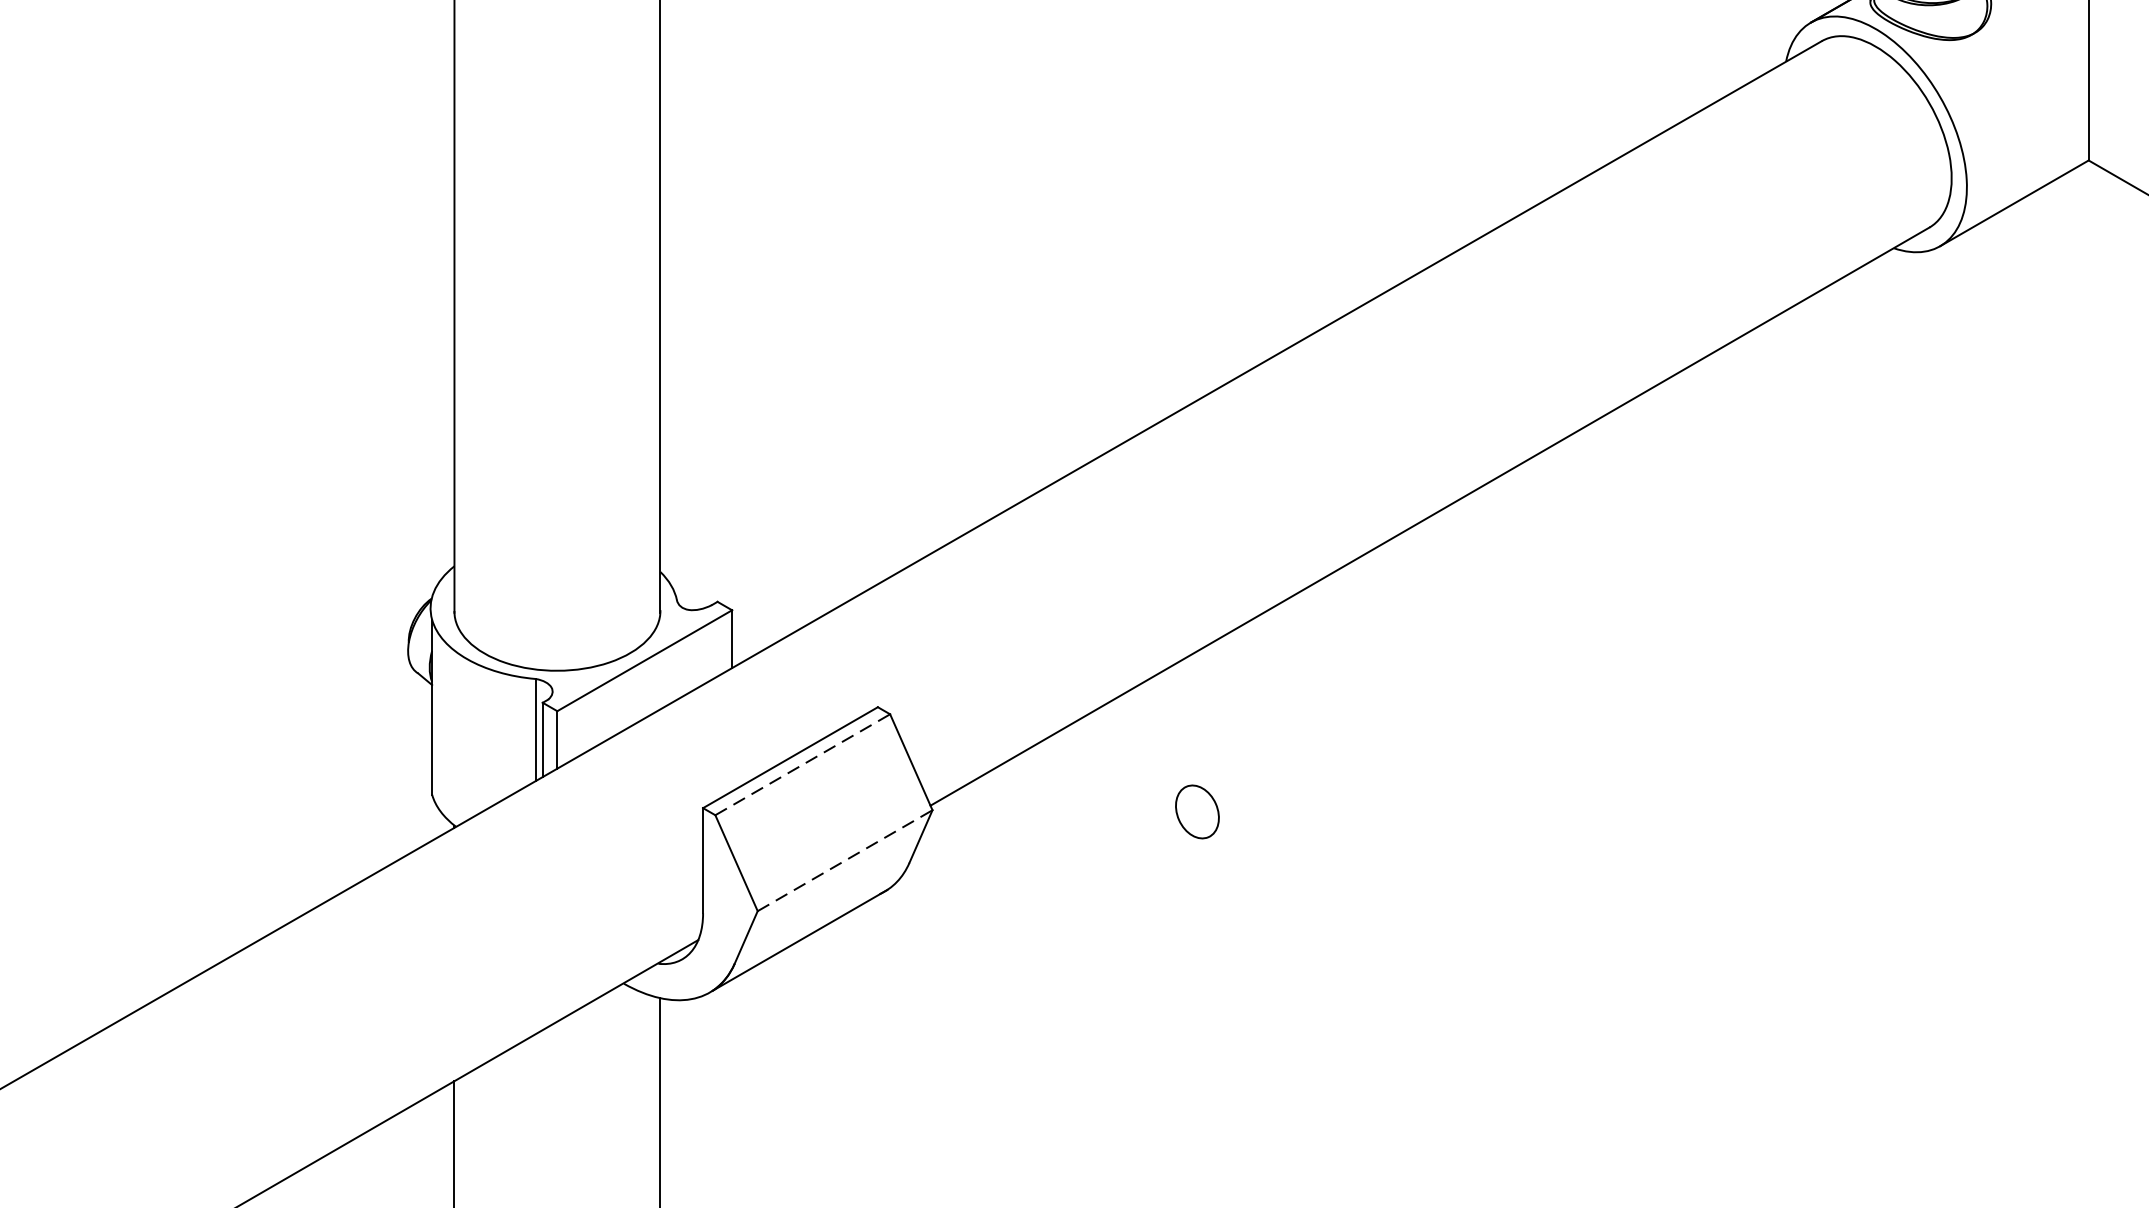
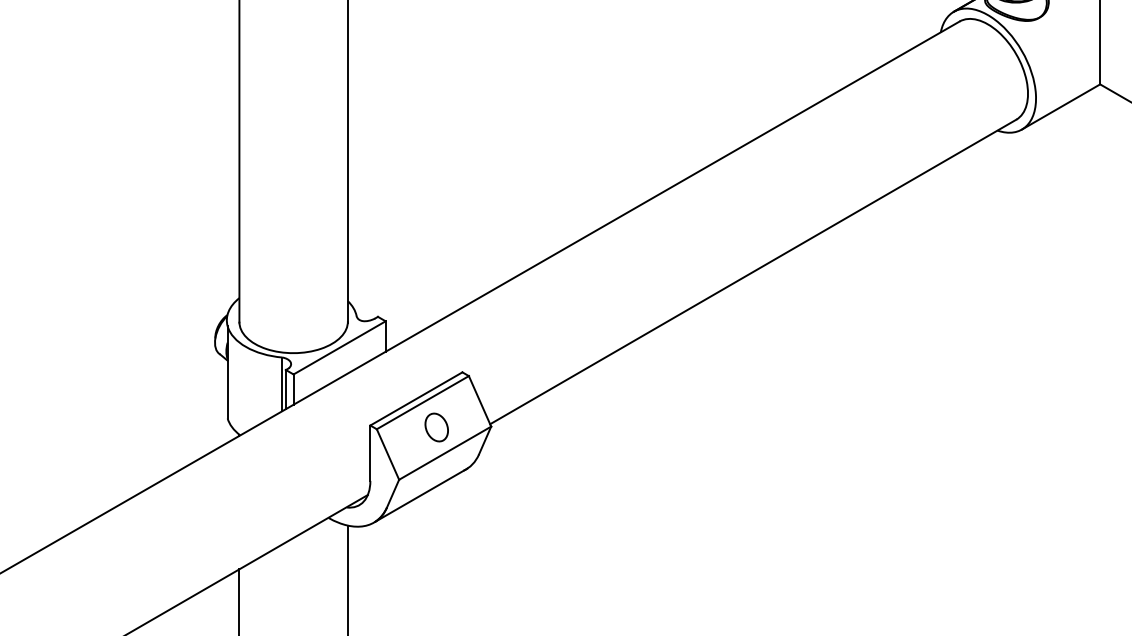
line: (803, 764) -> (423, 402), dashed -> solid
part: (1196, 811) -> (436, 427), moved
line: (845, 859) -> (445, 452), dashed -> solid

